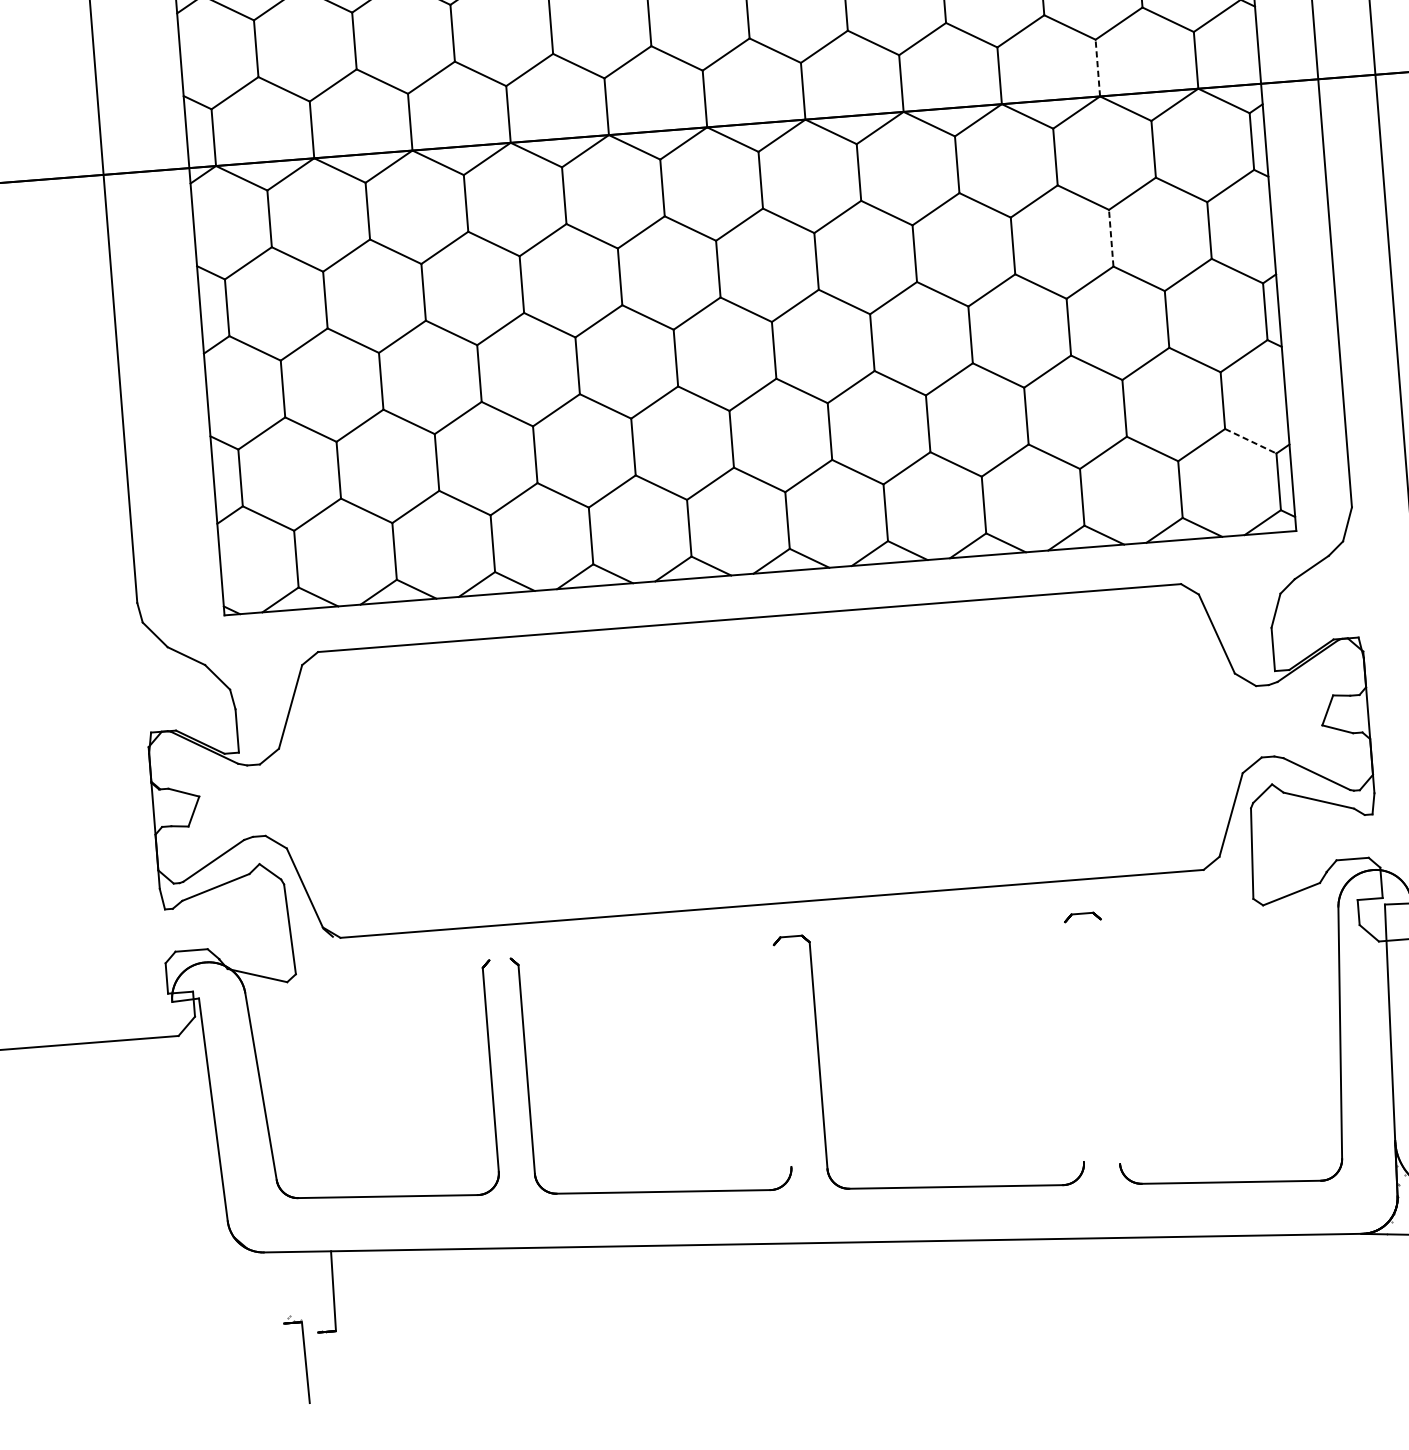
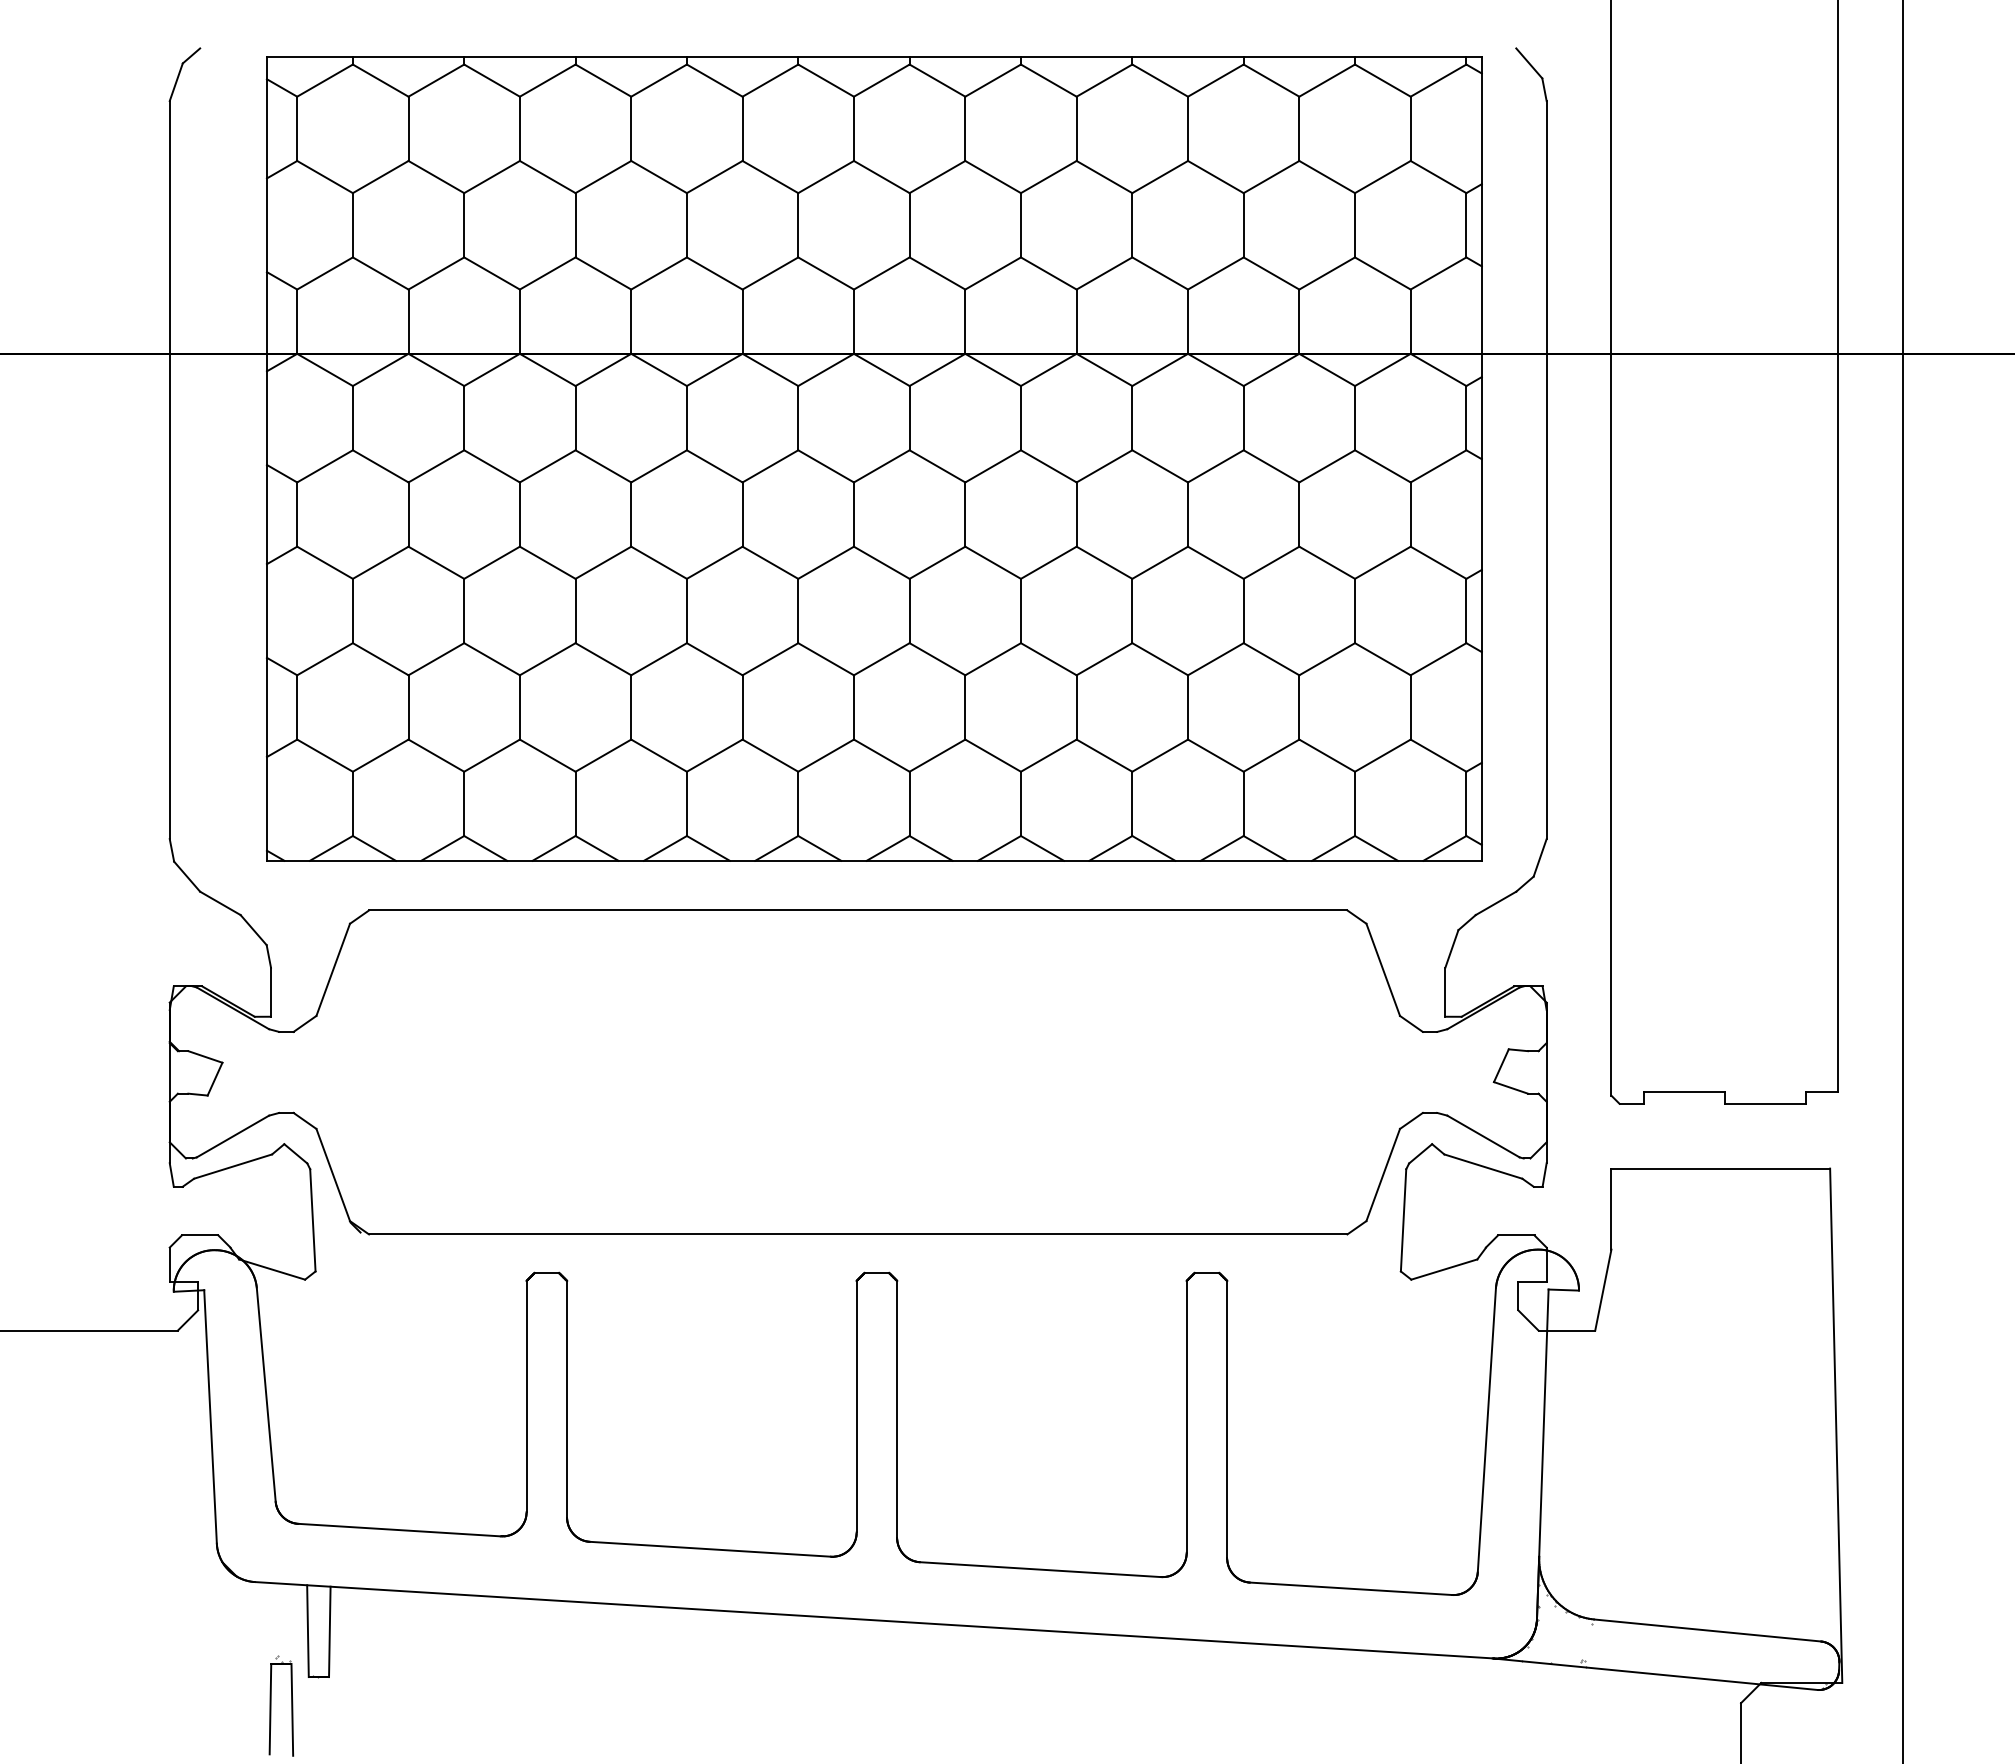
line: (1097, 67) -> (1299, 321), dashed -> solid
line: (1111, 238) -> (1299, 514), dashed -> solid
line: (1250, 441) -> (1438, 755), dashed -> solid
line: (499, 959) -> (546, 1272), added
line: (1074, 1041) -> (1186, 1416), added
line: (1110, 1041) -> (1227, 1419), added
line: (782, 1055) -> (856, 1406), added
line: (313, 1292) -> (307, 1631), added
line: (286, 1362) -> (270, 1708), added

